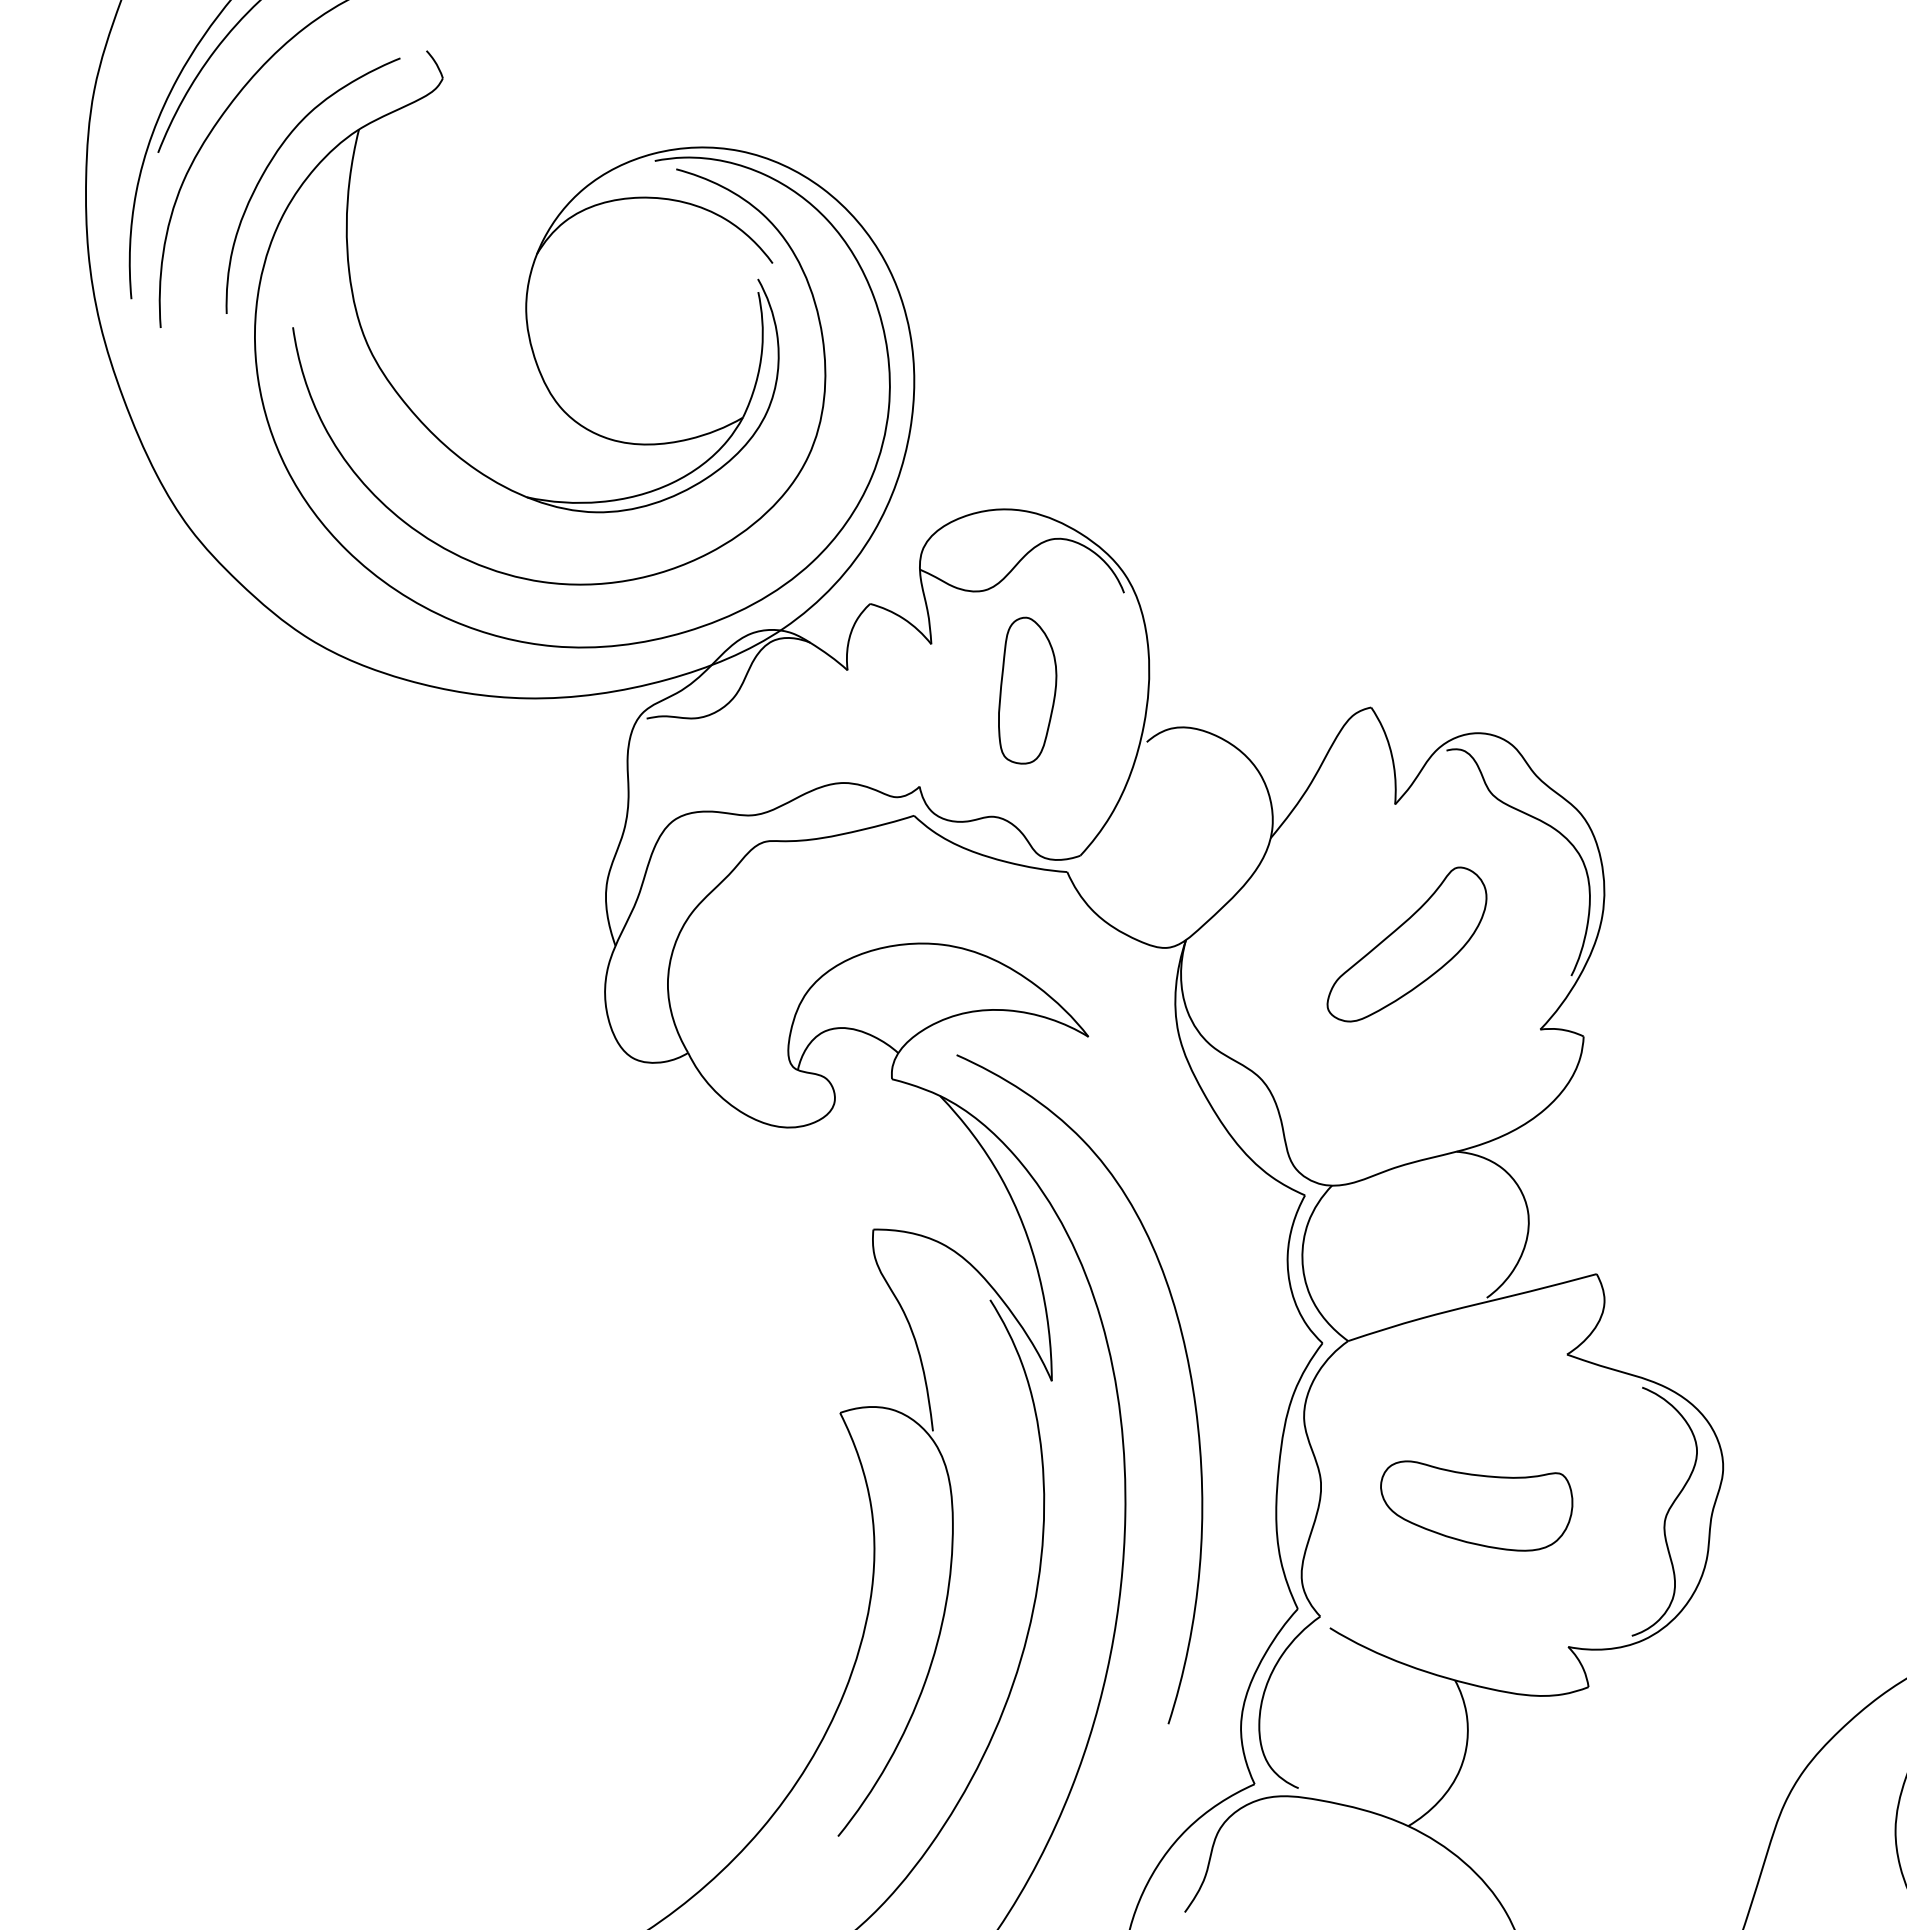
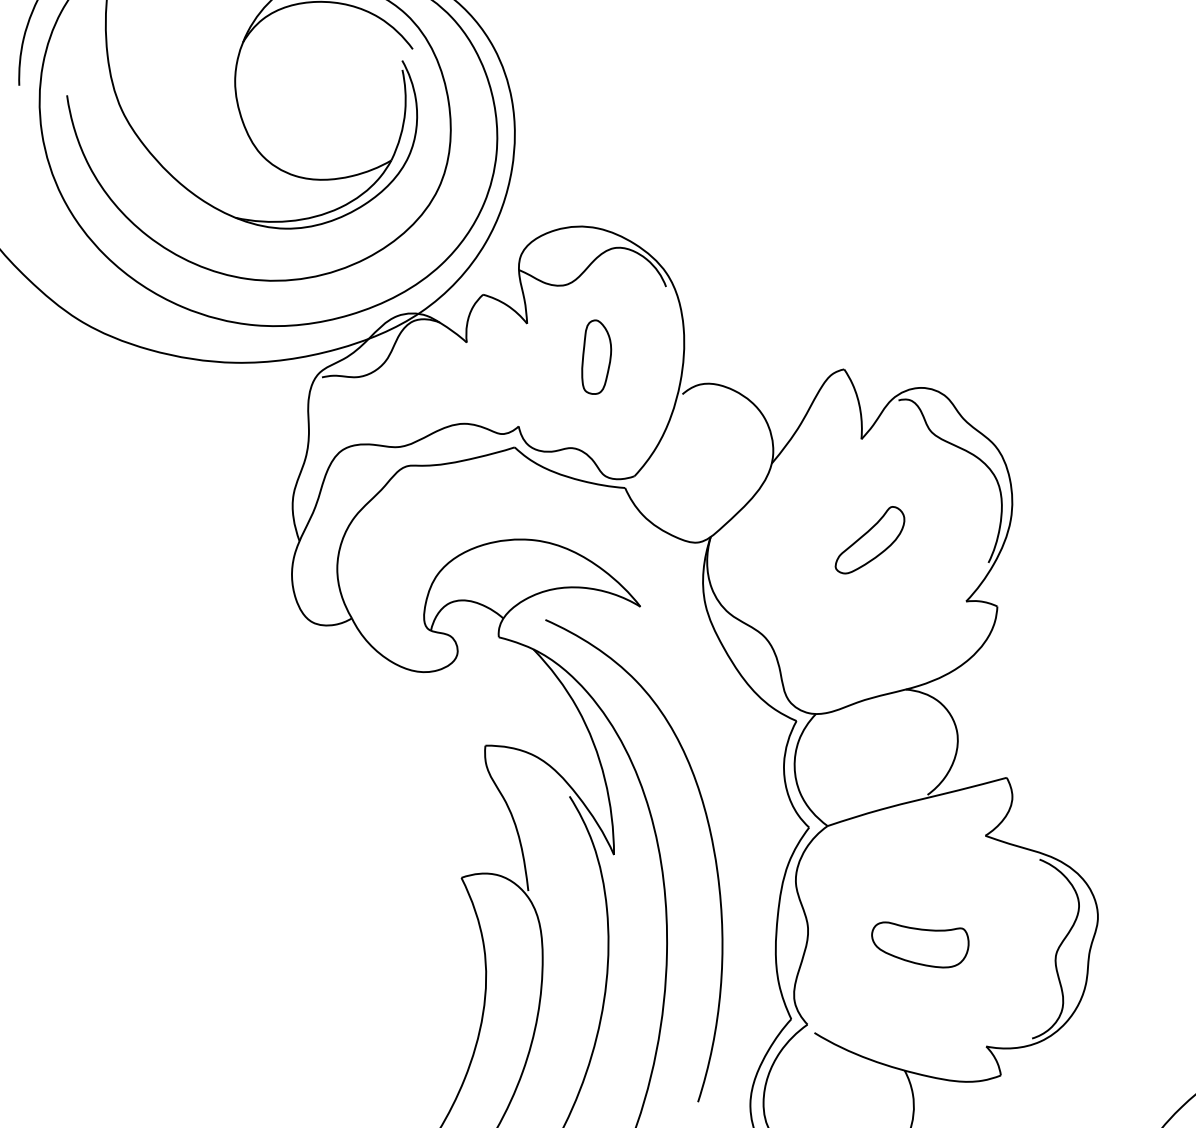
part: (1027, 690) -> (596, 357), size x0.7
part: (1406, 944) -> (869, 540), size x0.6
part: (1476, 1505) -> (920, 944), size x0.7

